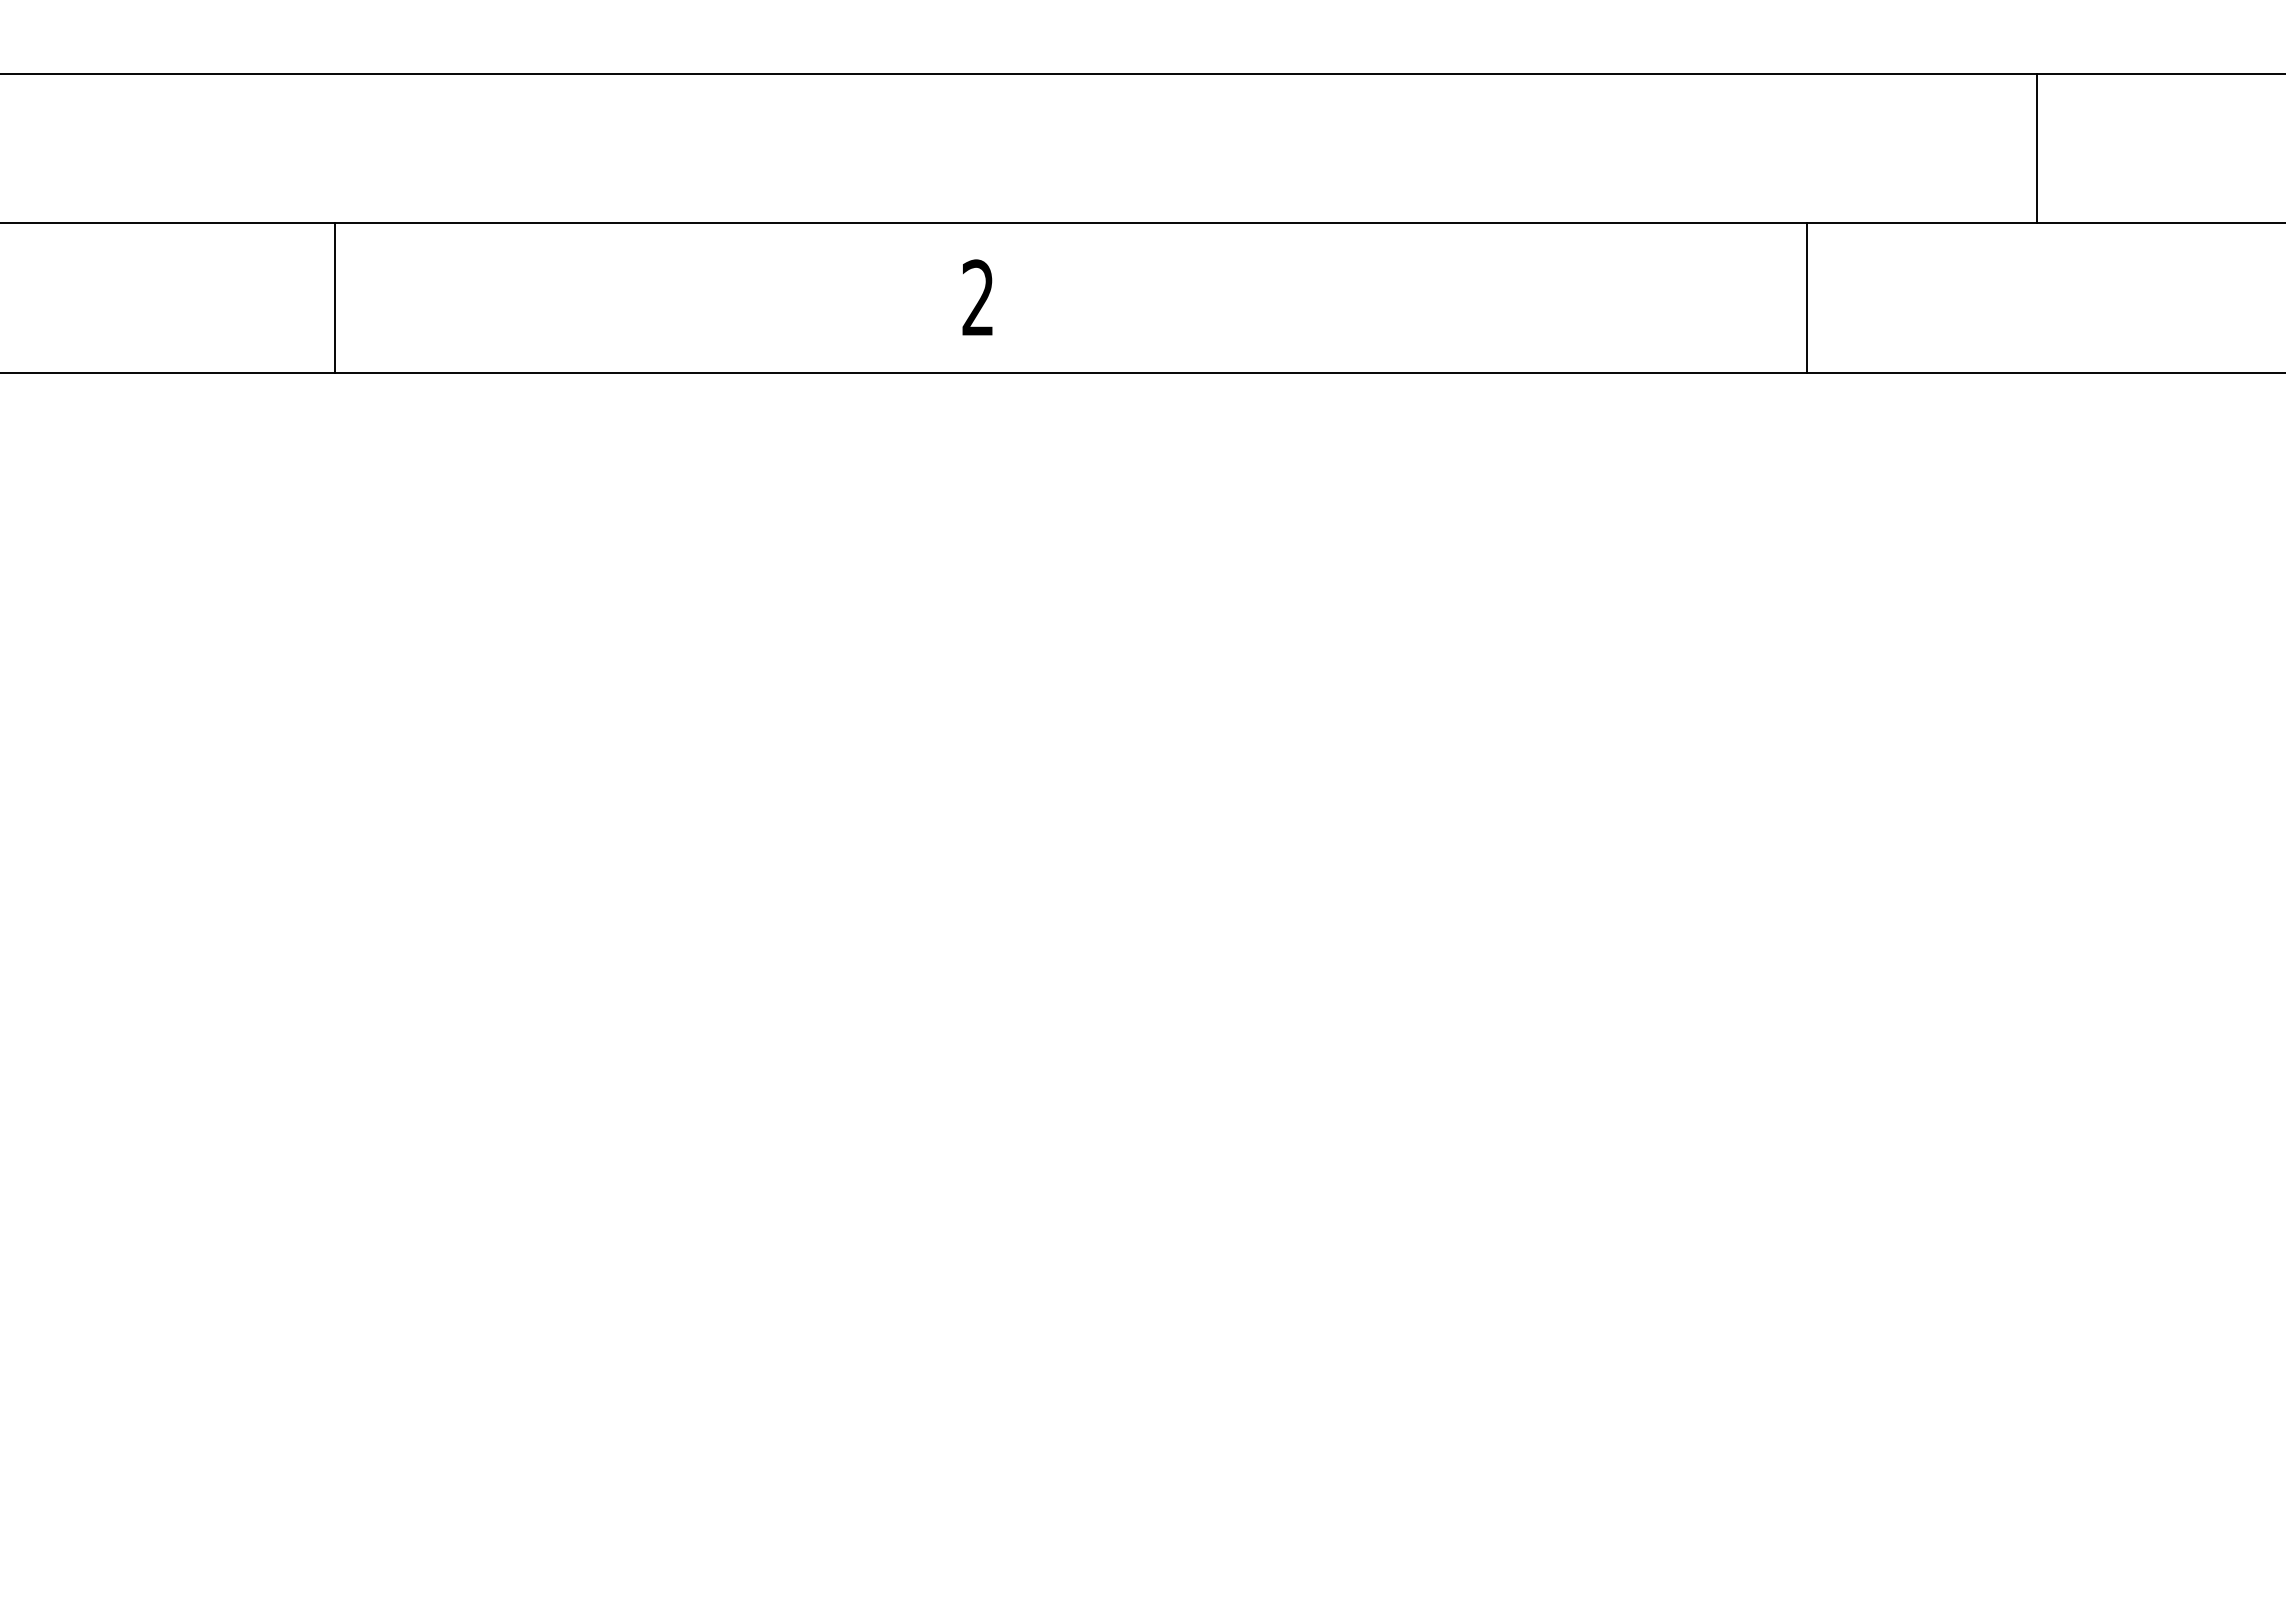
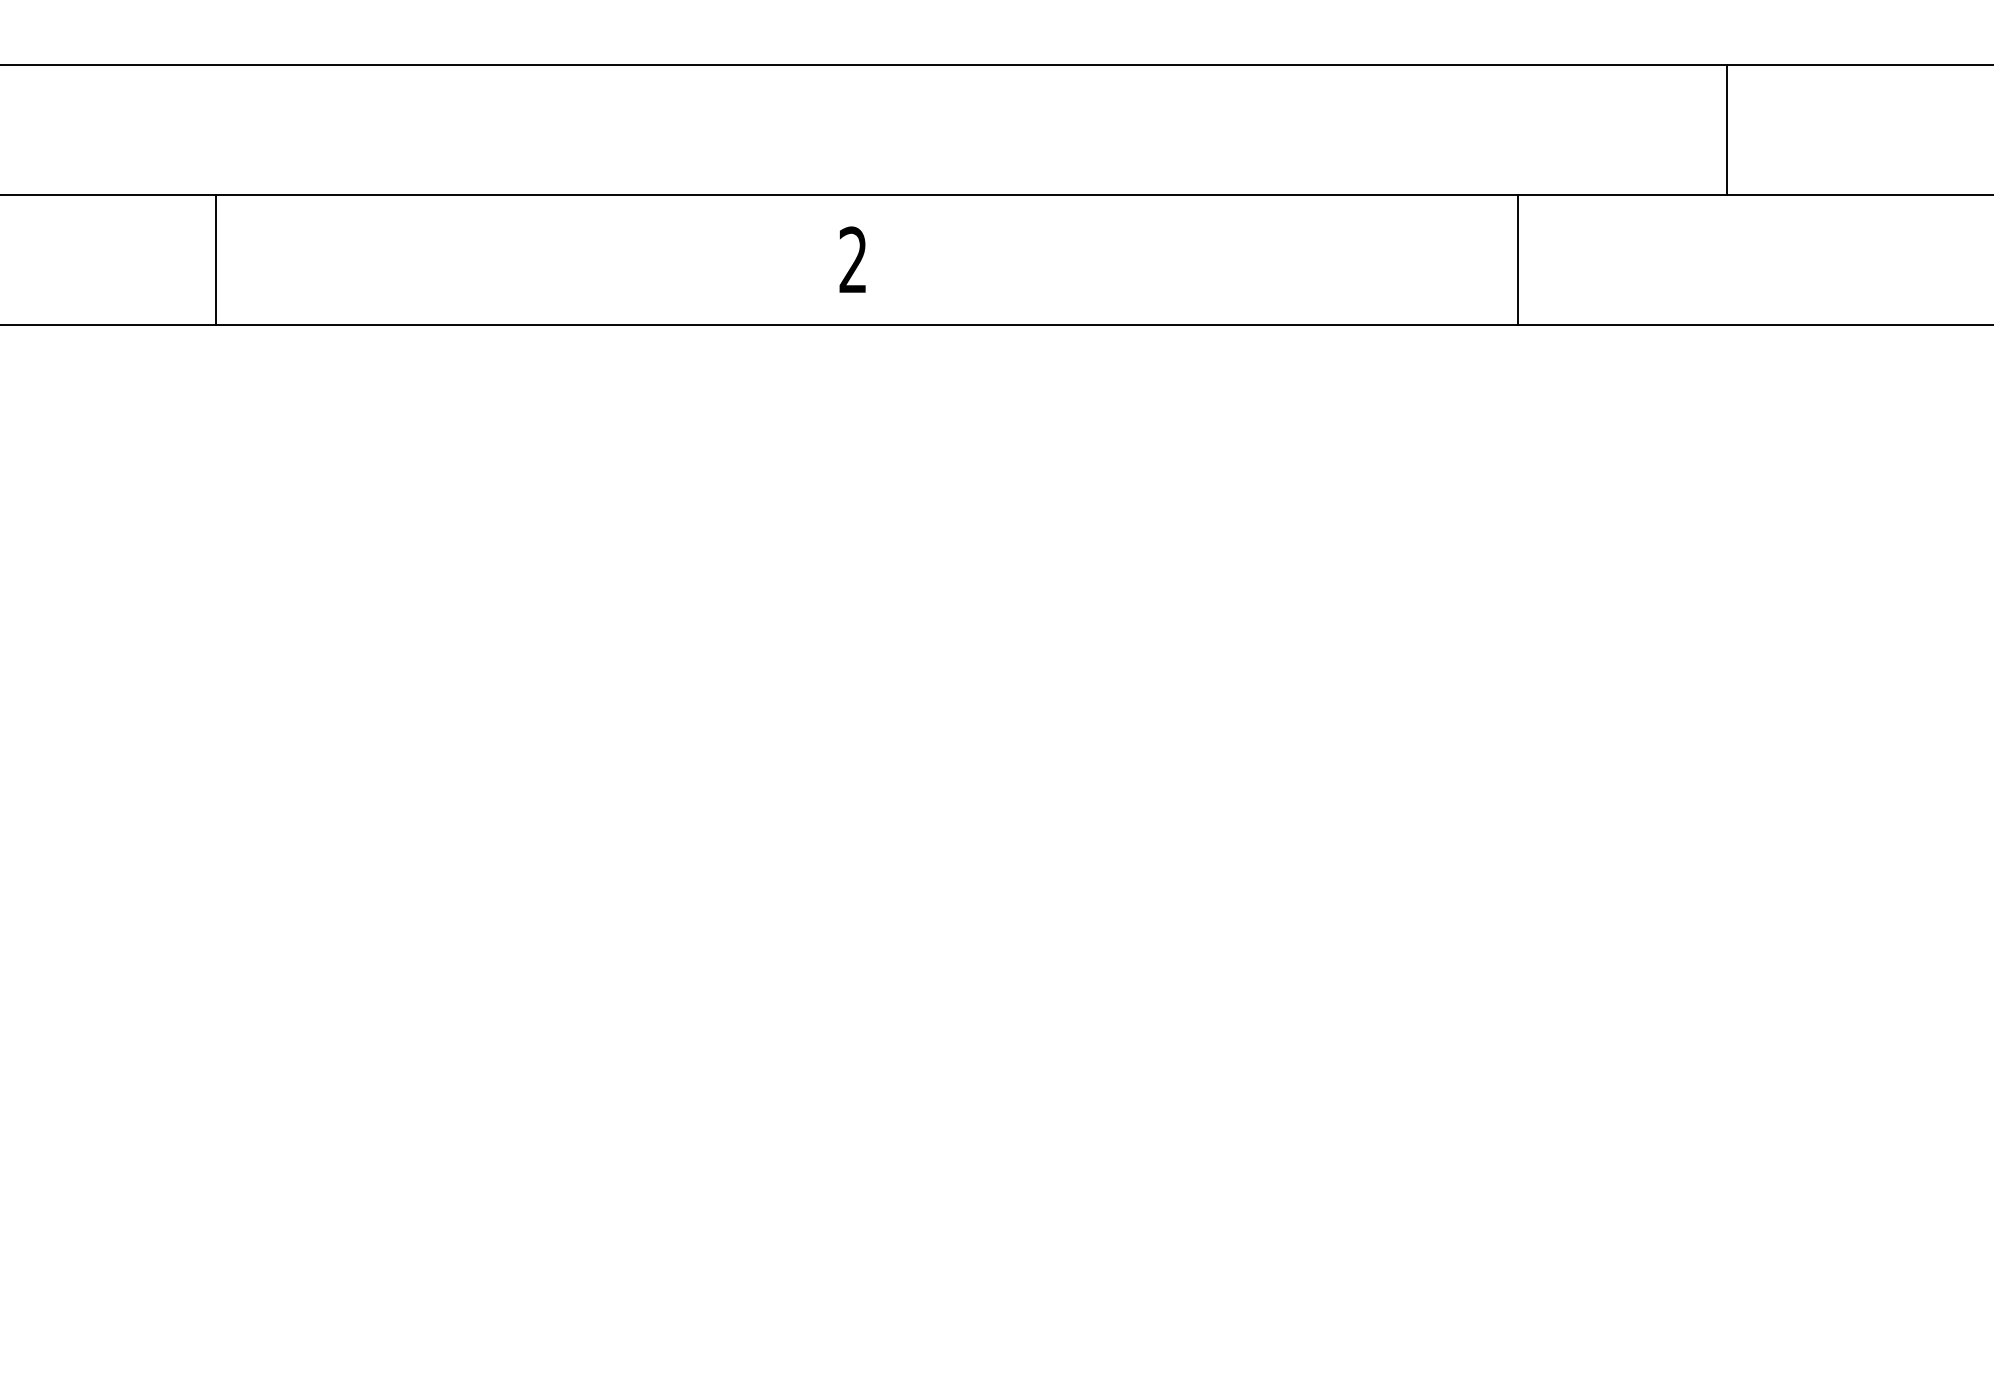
line: (2036, 148) -> (1726, 129), moved
line: (334, 297) -> (215, 259), moved
line: (1806, 297) -> (1518, 259), moved

